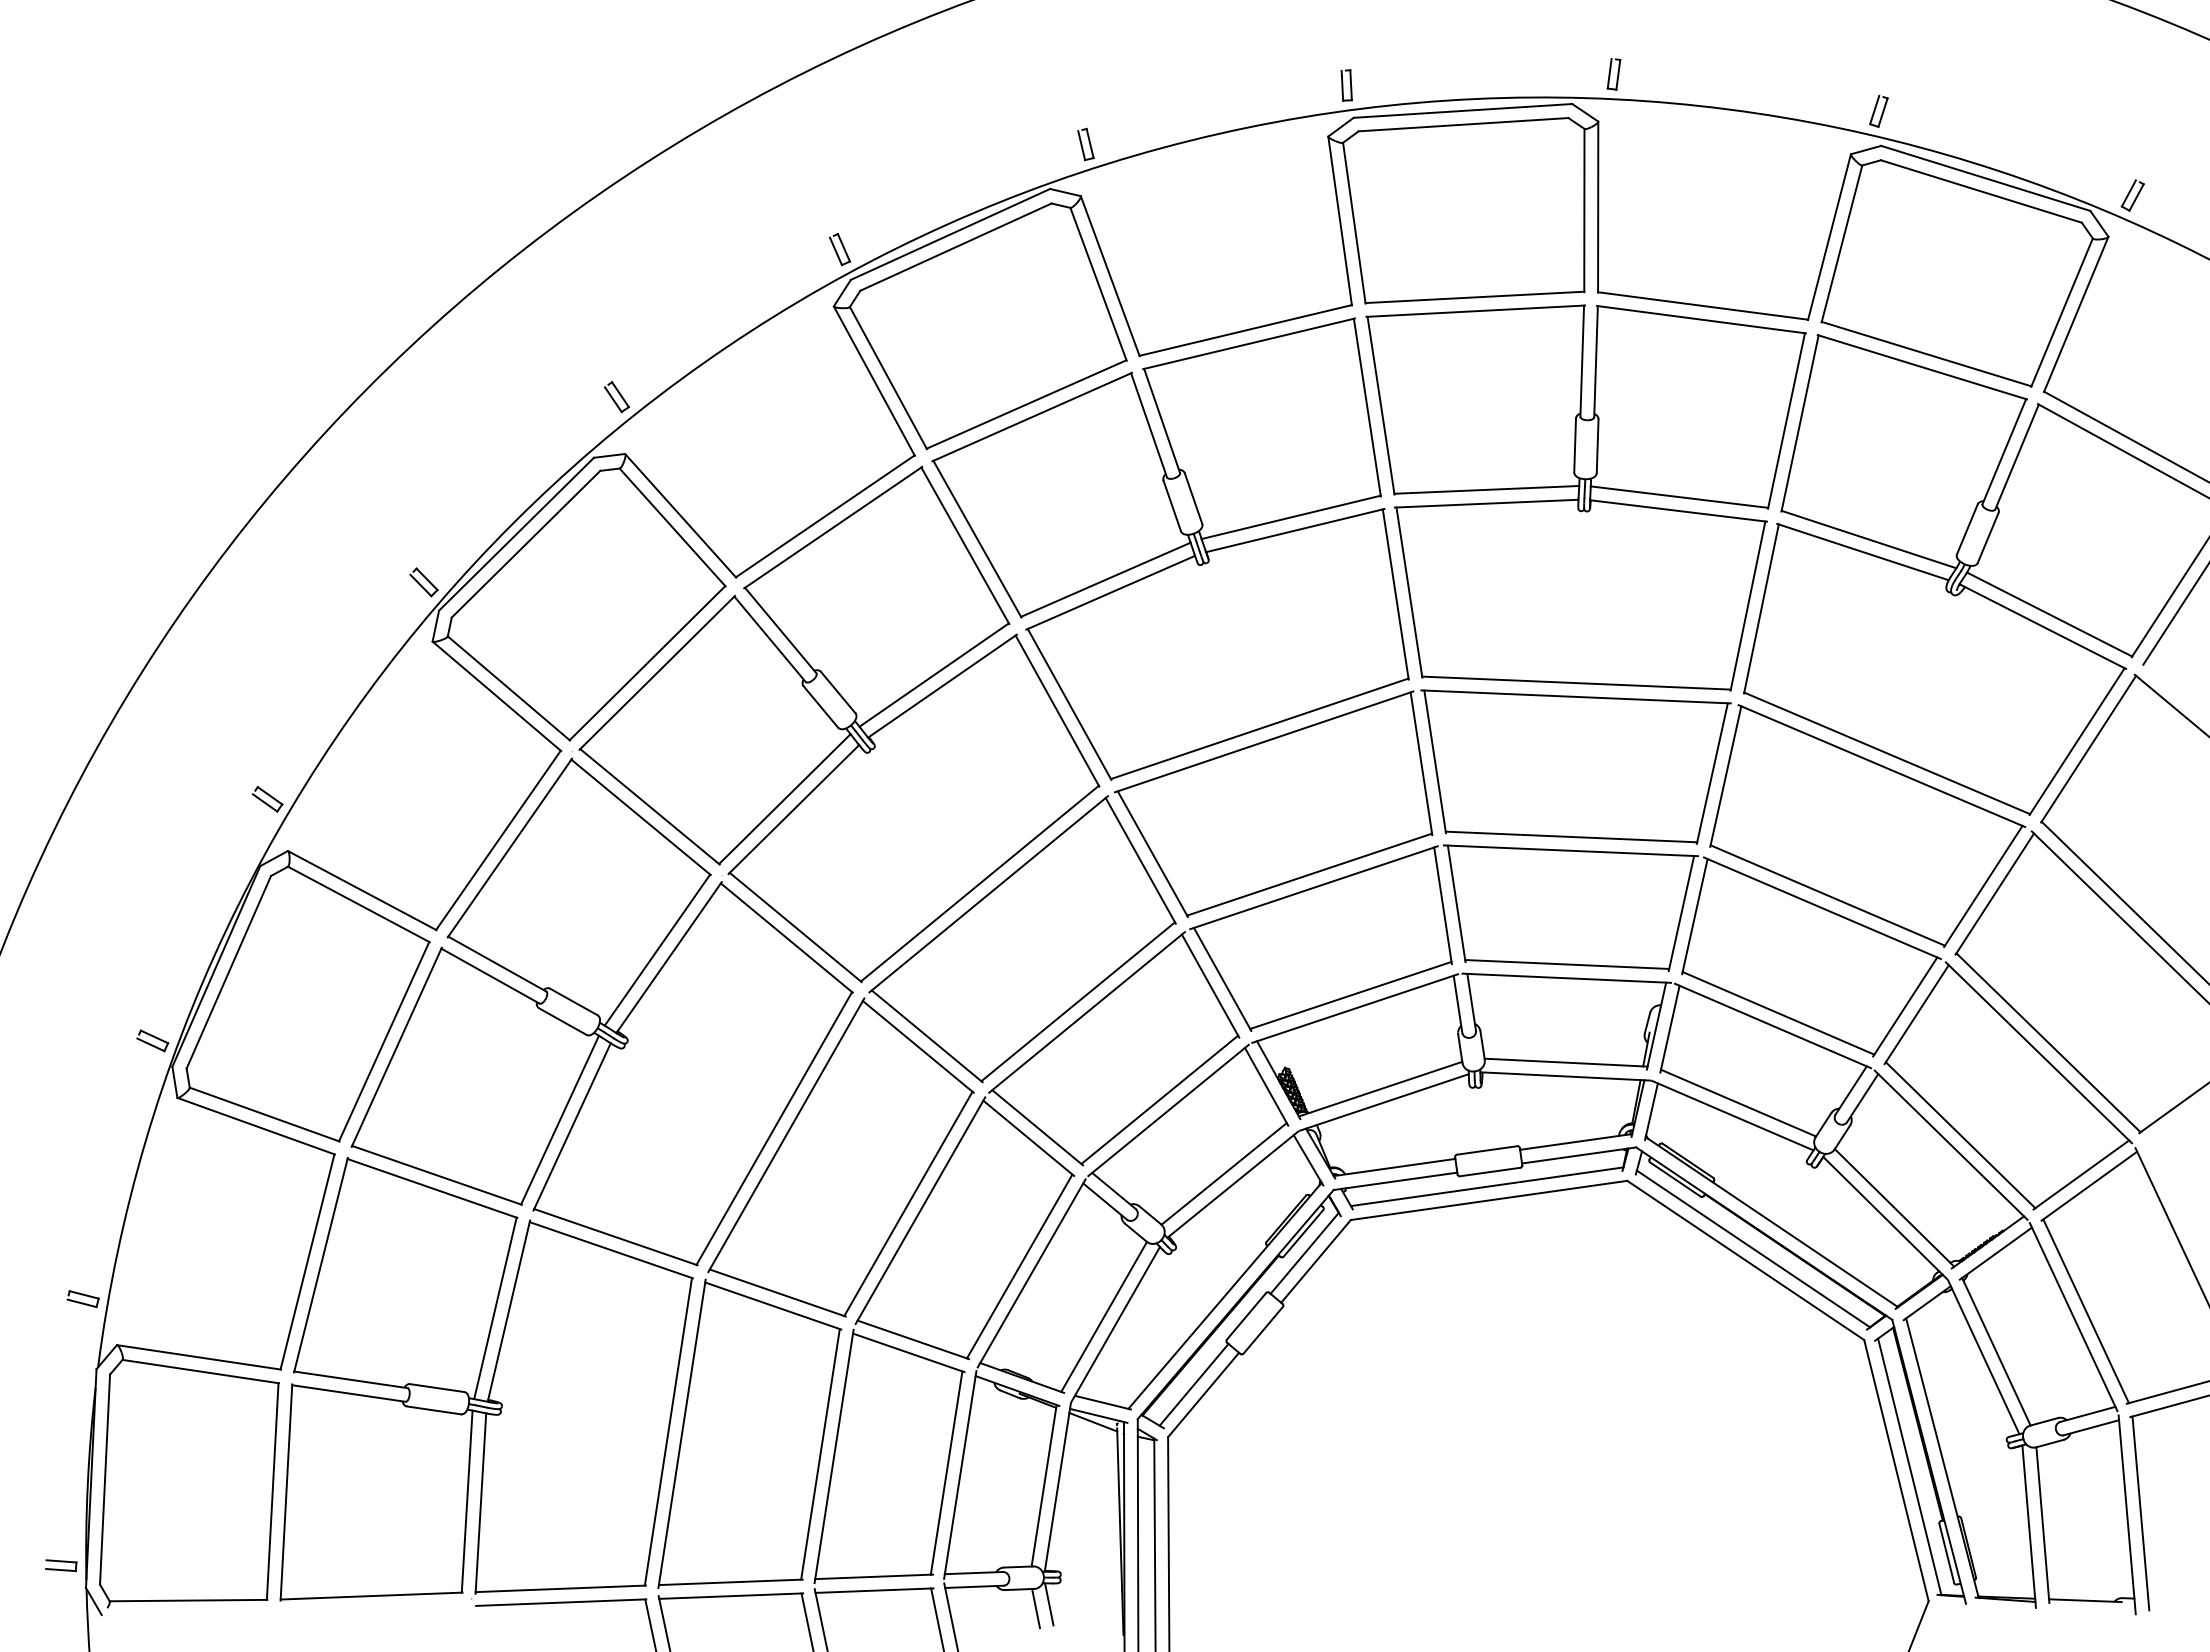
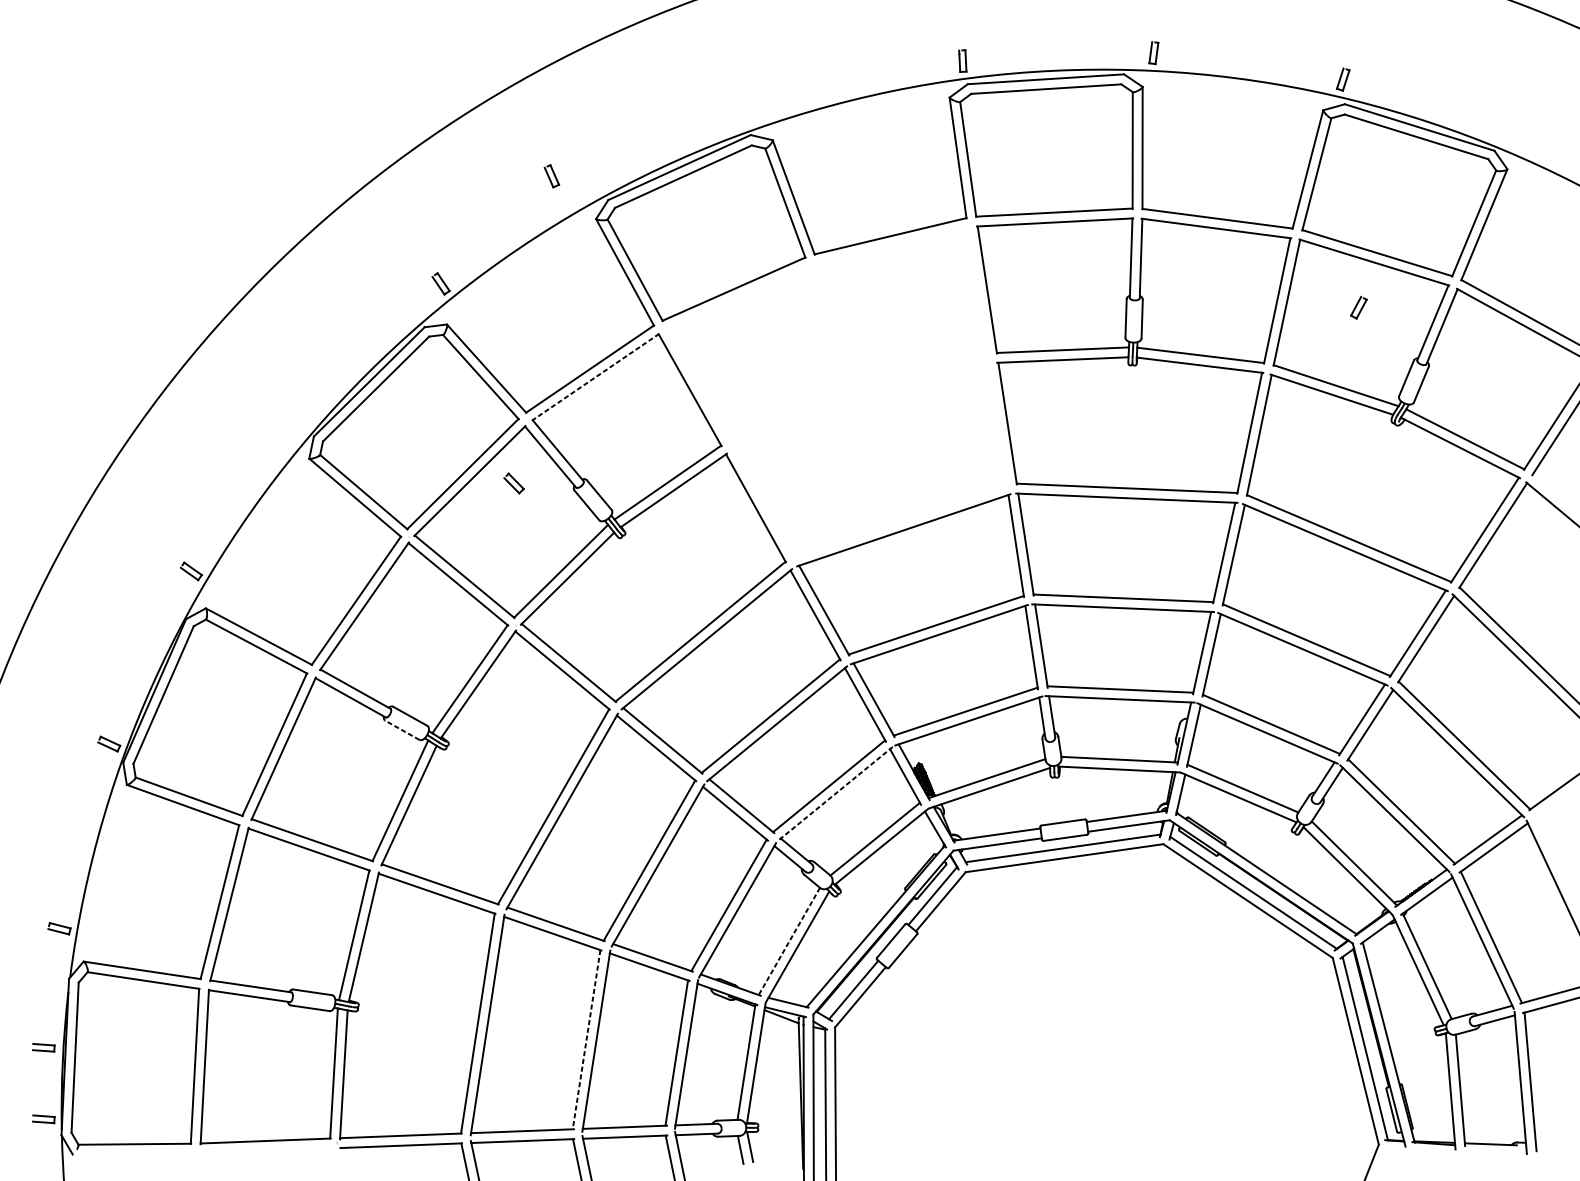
part: (1085, 144) -> (776, 103), removed
part: (2132, 195) -> (1358, 307), moved
part: (839, 249) -> (551, 176), moved
line: (833, 527) -> (595, 377), solid -> dashed
part: (1170, 548) -> (836, 392), removed
part: (423, 582) -> (513, 483), moved
line: (562, 1021) -> (402, 730), solid -> dashed
line: (1168, 1110) -> (835, 793), solid -> dashed
line: (1103, 1317) -> (788, 941), solid -> dashed
line: (820, 1454) -> (586, 1039), solid -> dashed
part: (61, 1465) -> (44, 1047), added

